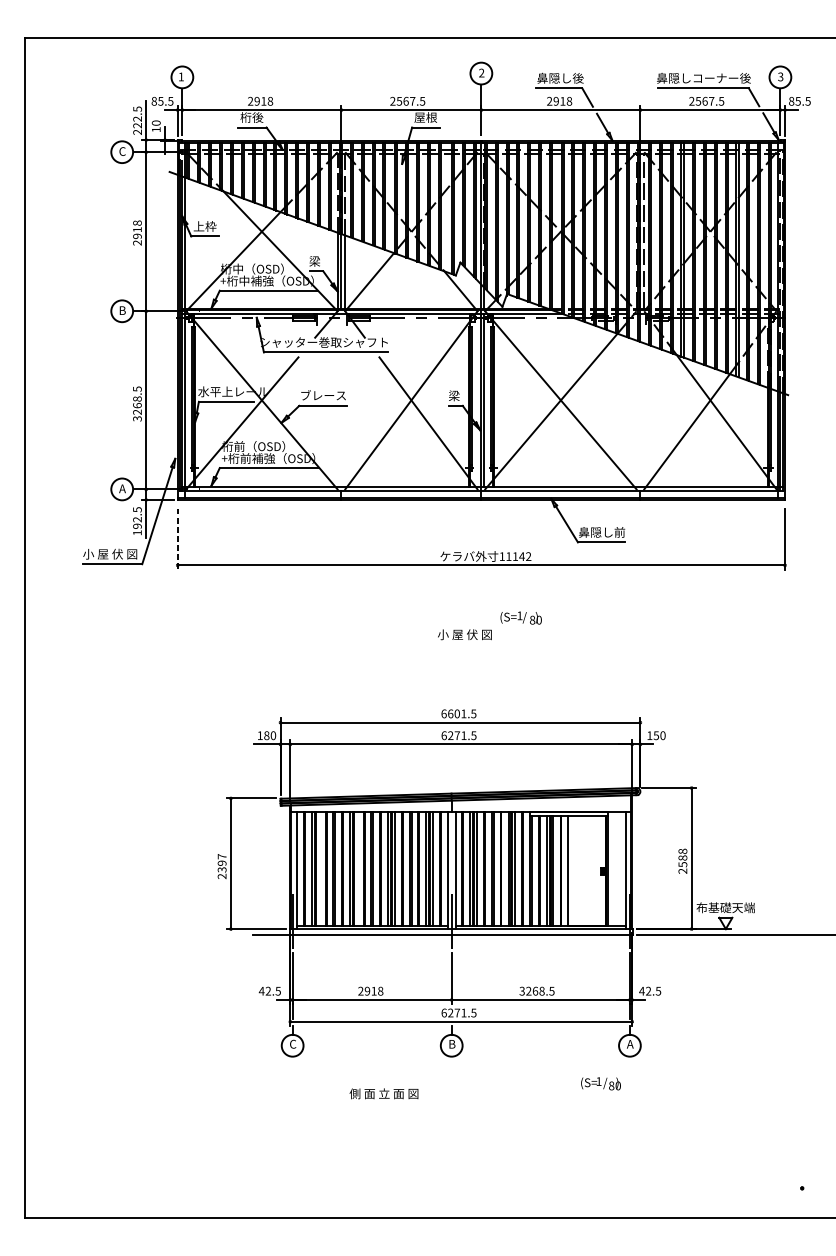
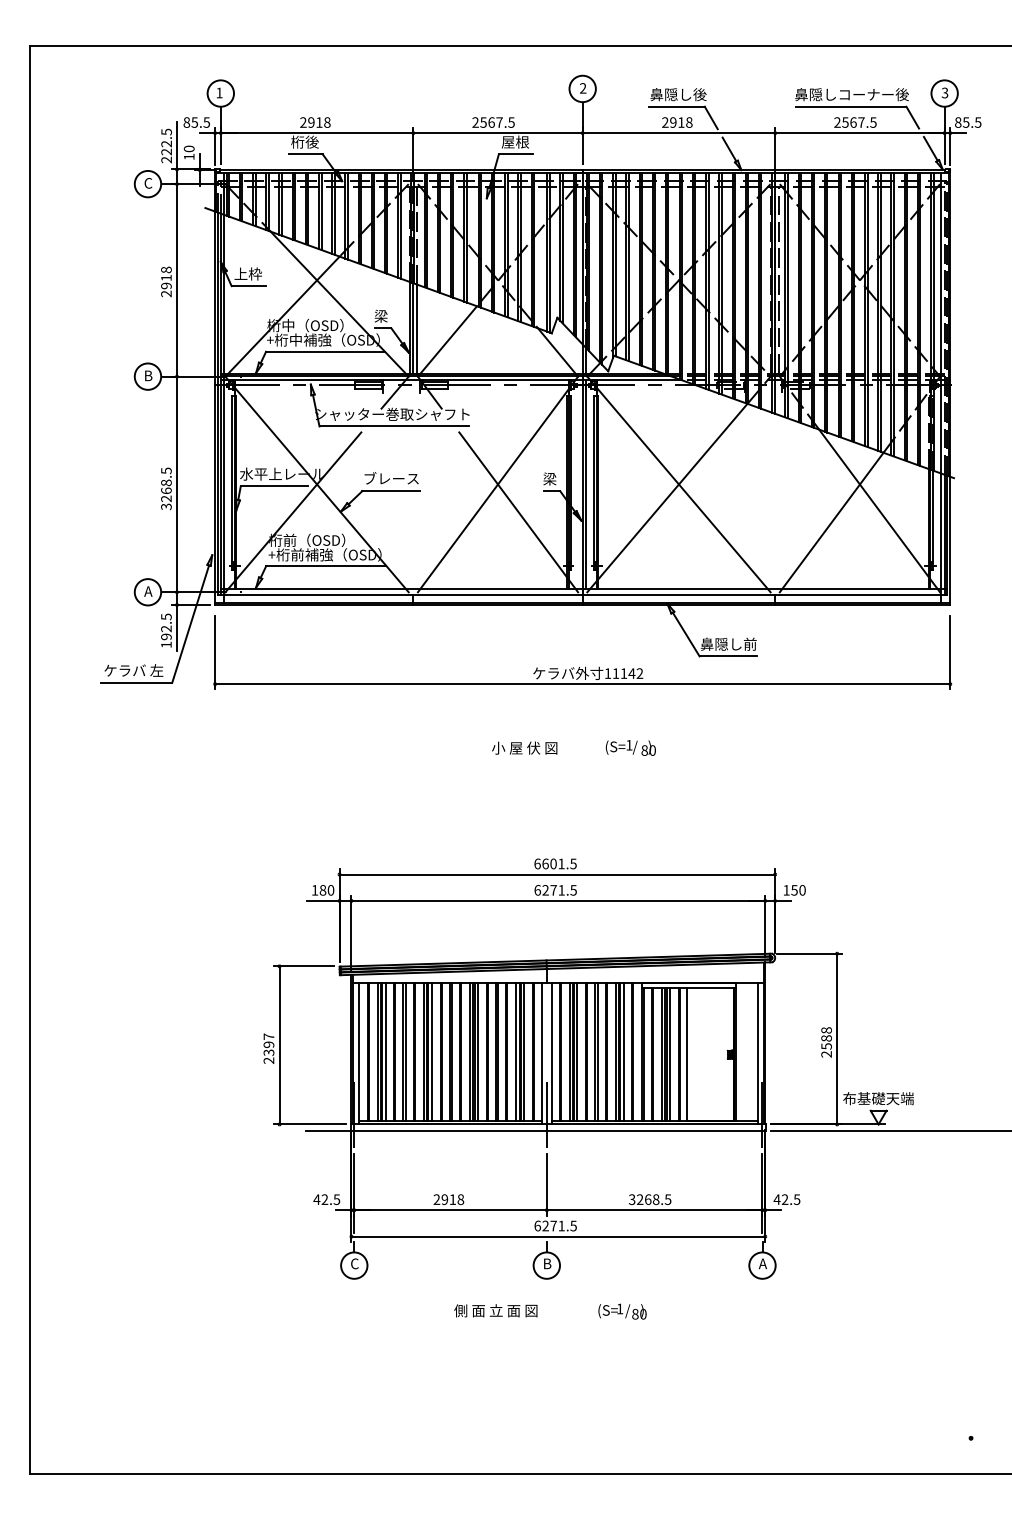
line: (177, 539) -> (215, 652), dashed -> solid
text: (110, 554) -> (133, 670), 小 屋 伏 図 -> ケラバ 左
text: (464, 634) -> (524, 747), moved
line: (318, 868) -> (385, 1051), added
line: (356, 868) -> (431, 1051), added
text: (601, 1083) -> (622, 1311), moved
text: (383, 1093) -> (495, 1310), moved

